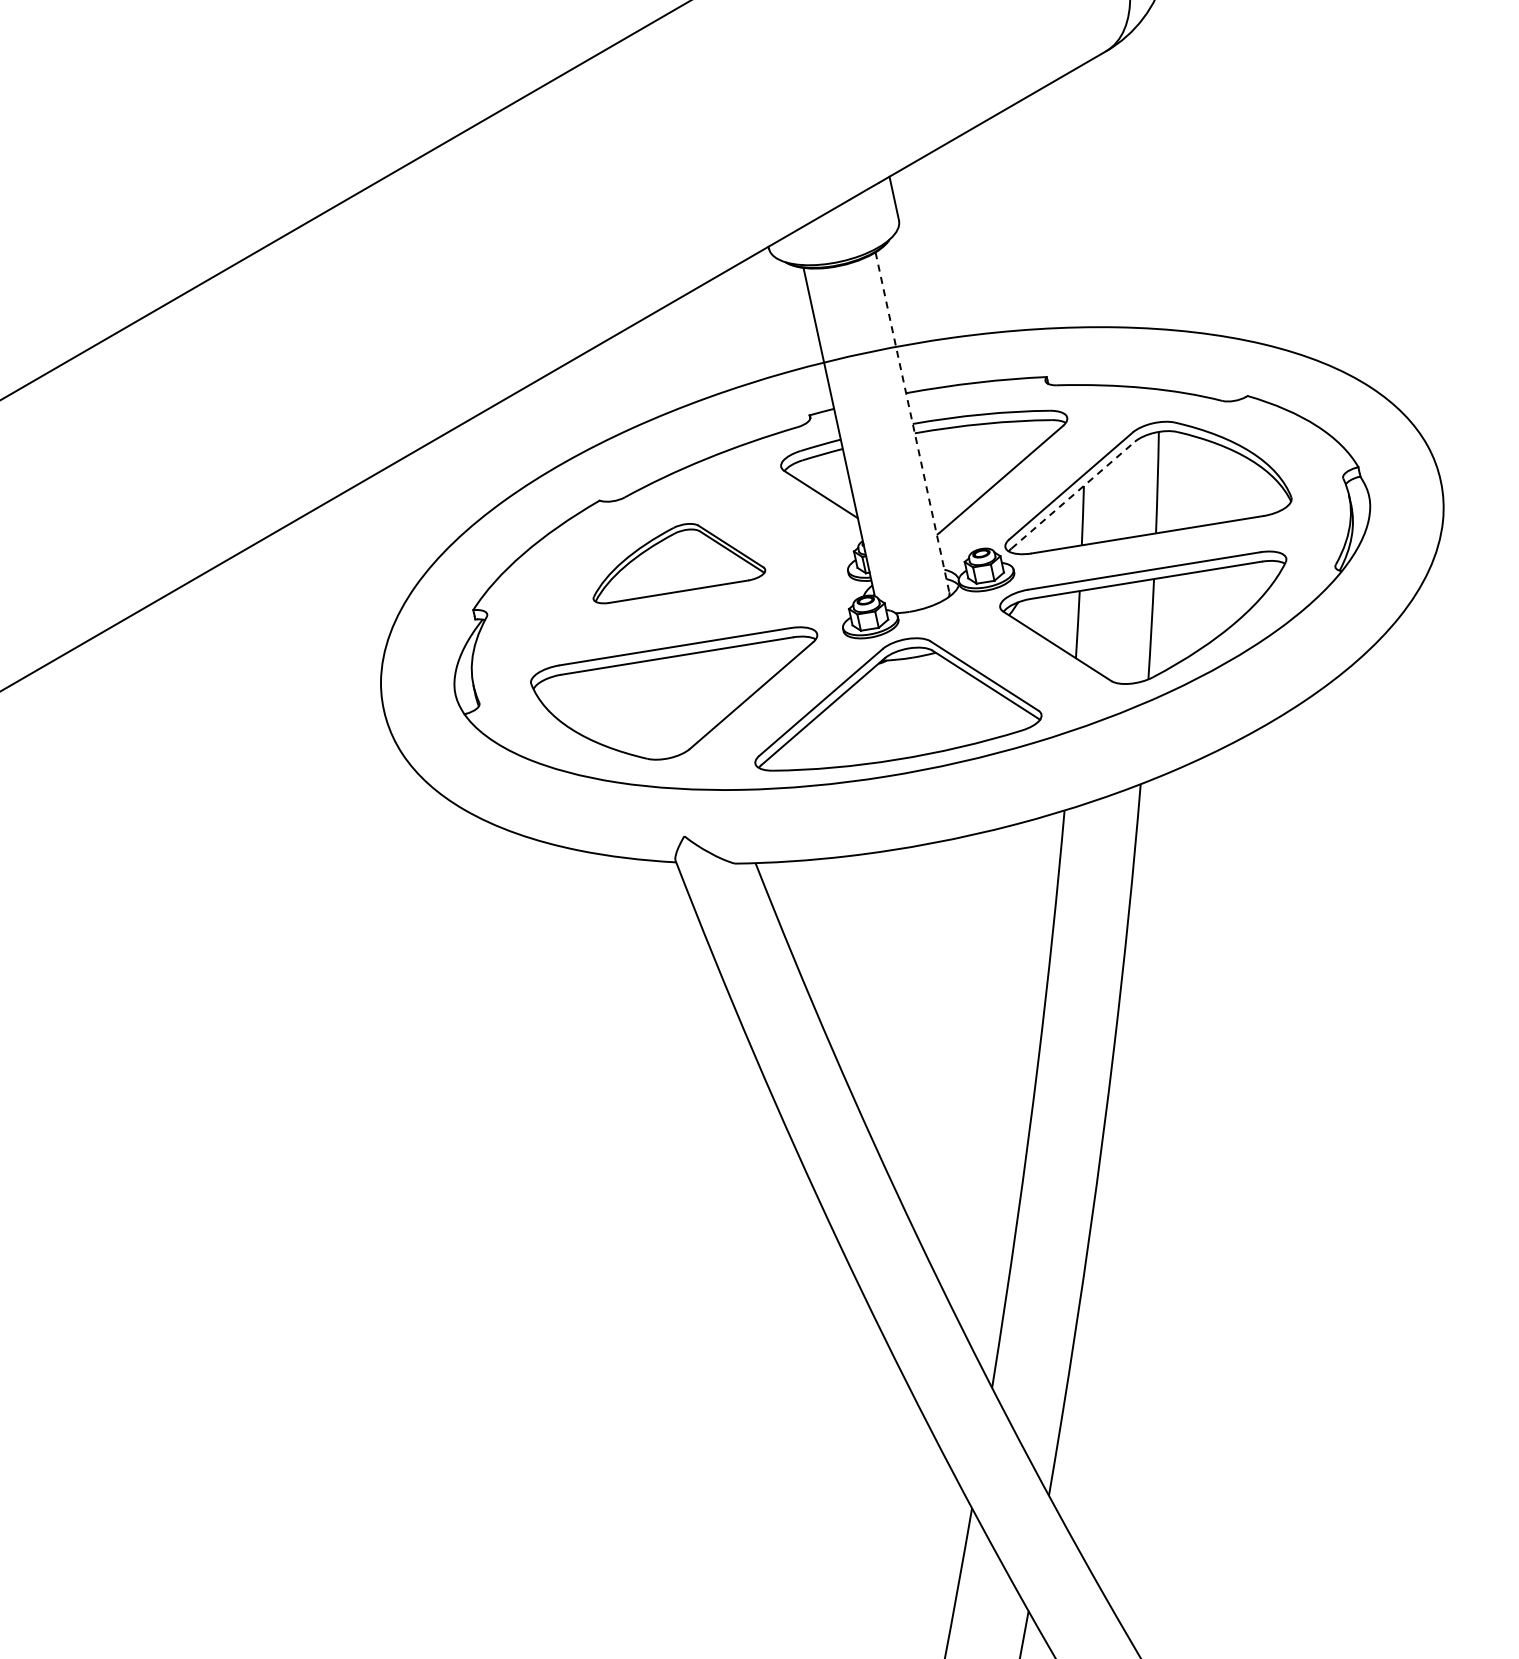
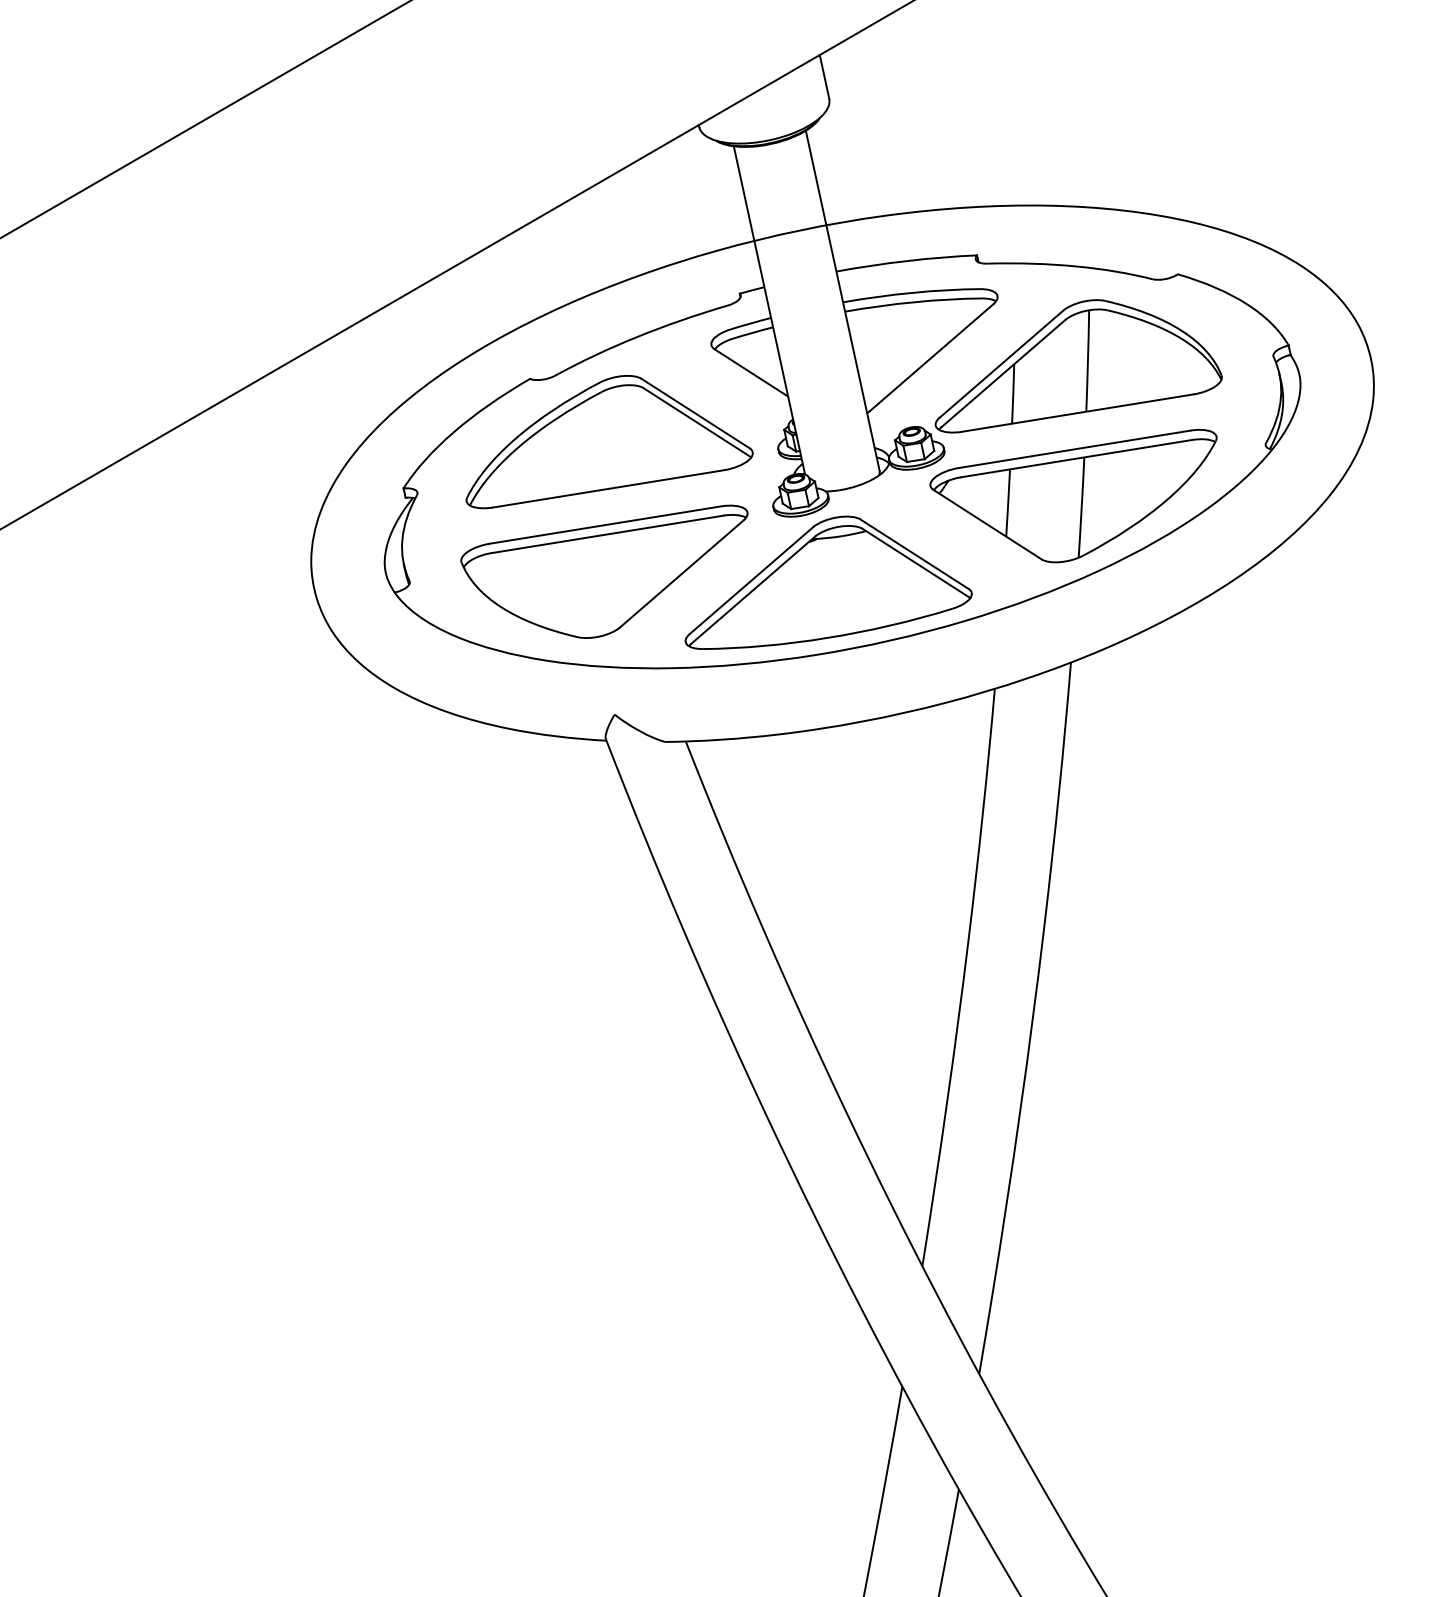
line: (912, 422) -> (842, 300), dashed -> solid
line: (1073, 495) -> (1003, 373), dashed -> solid
part: (679, 563) -> (609, 441), size x1.67

